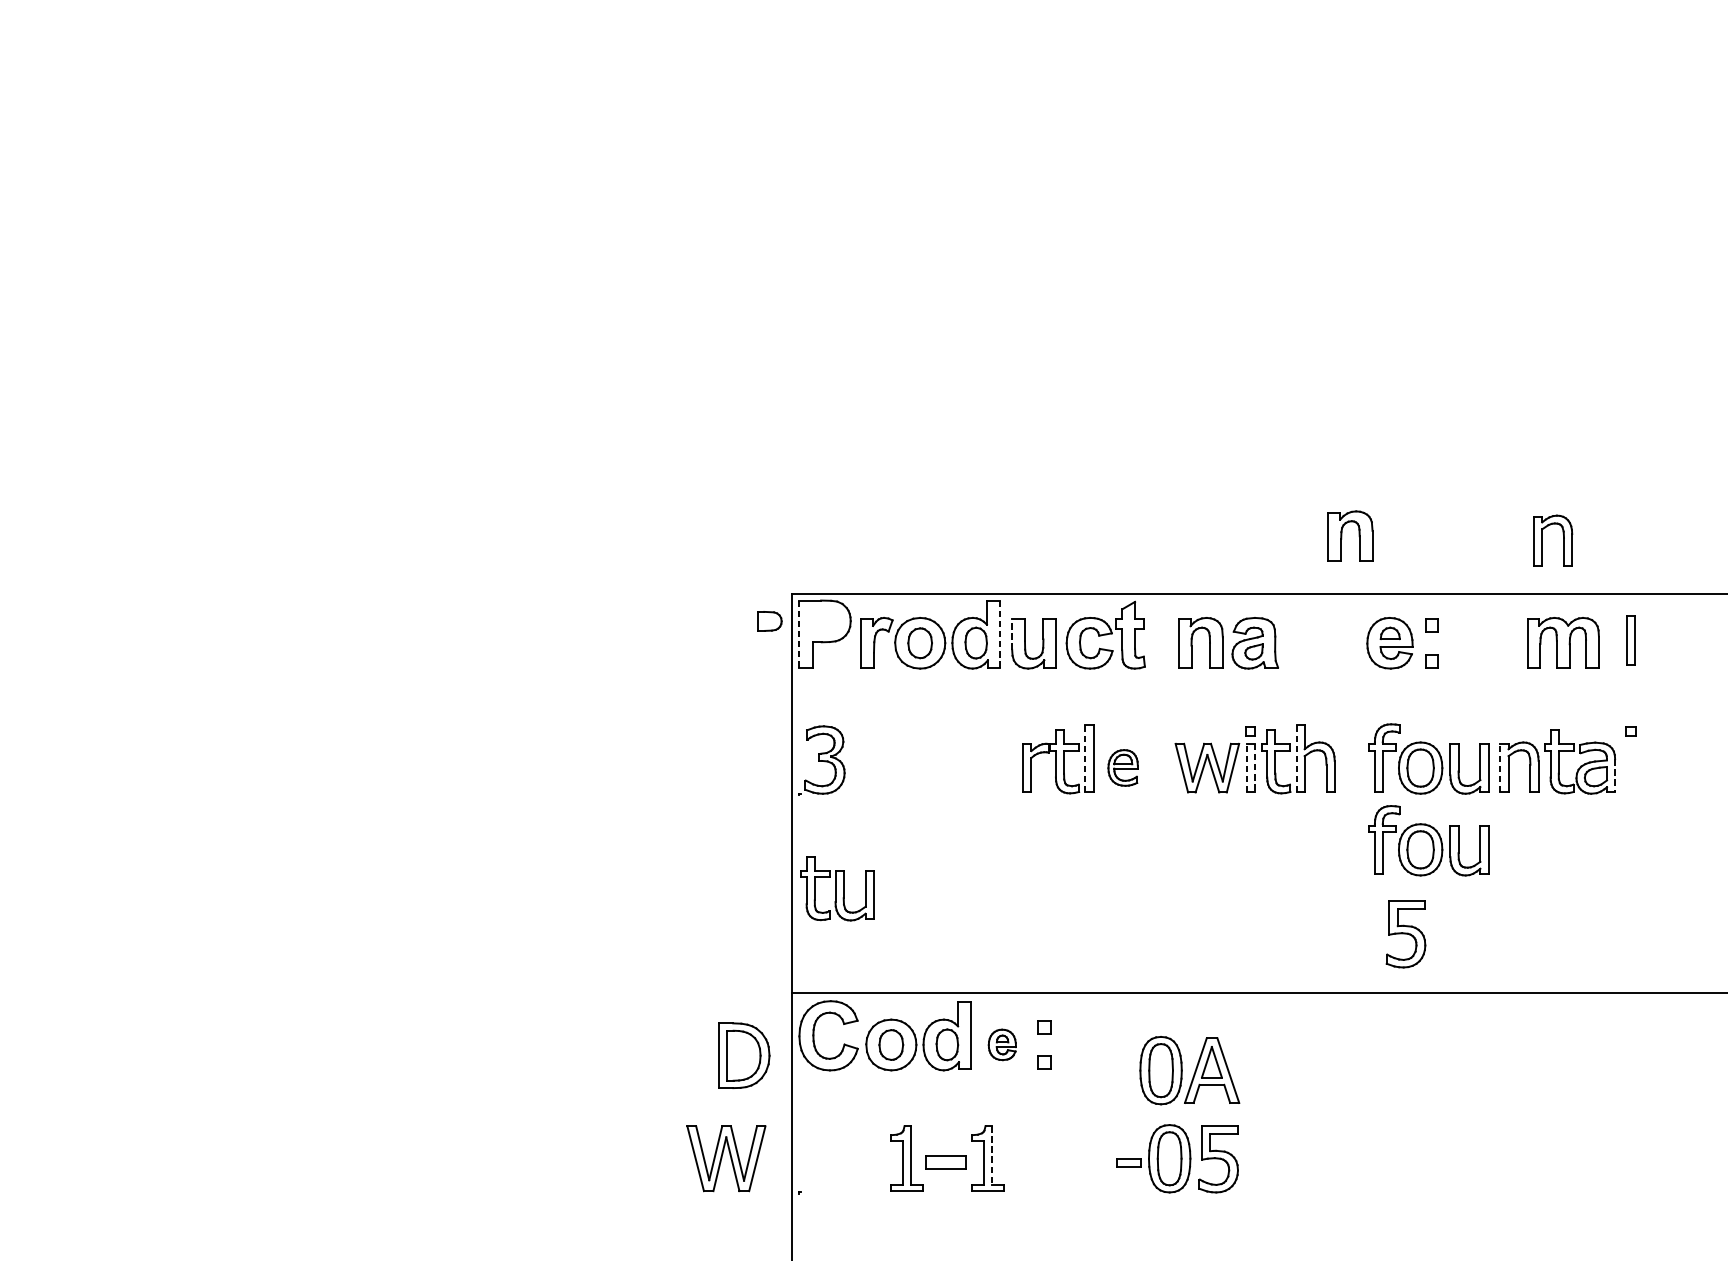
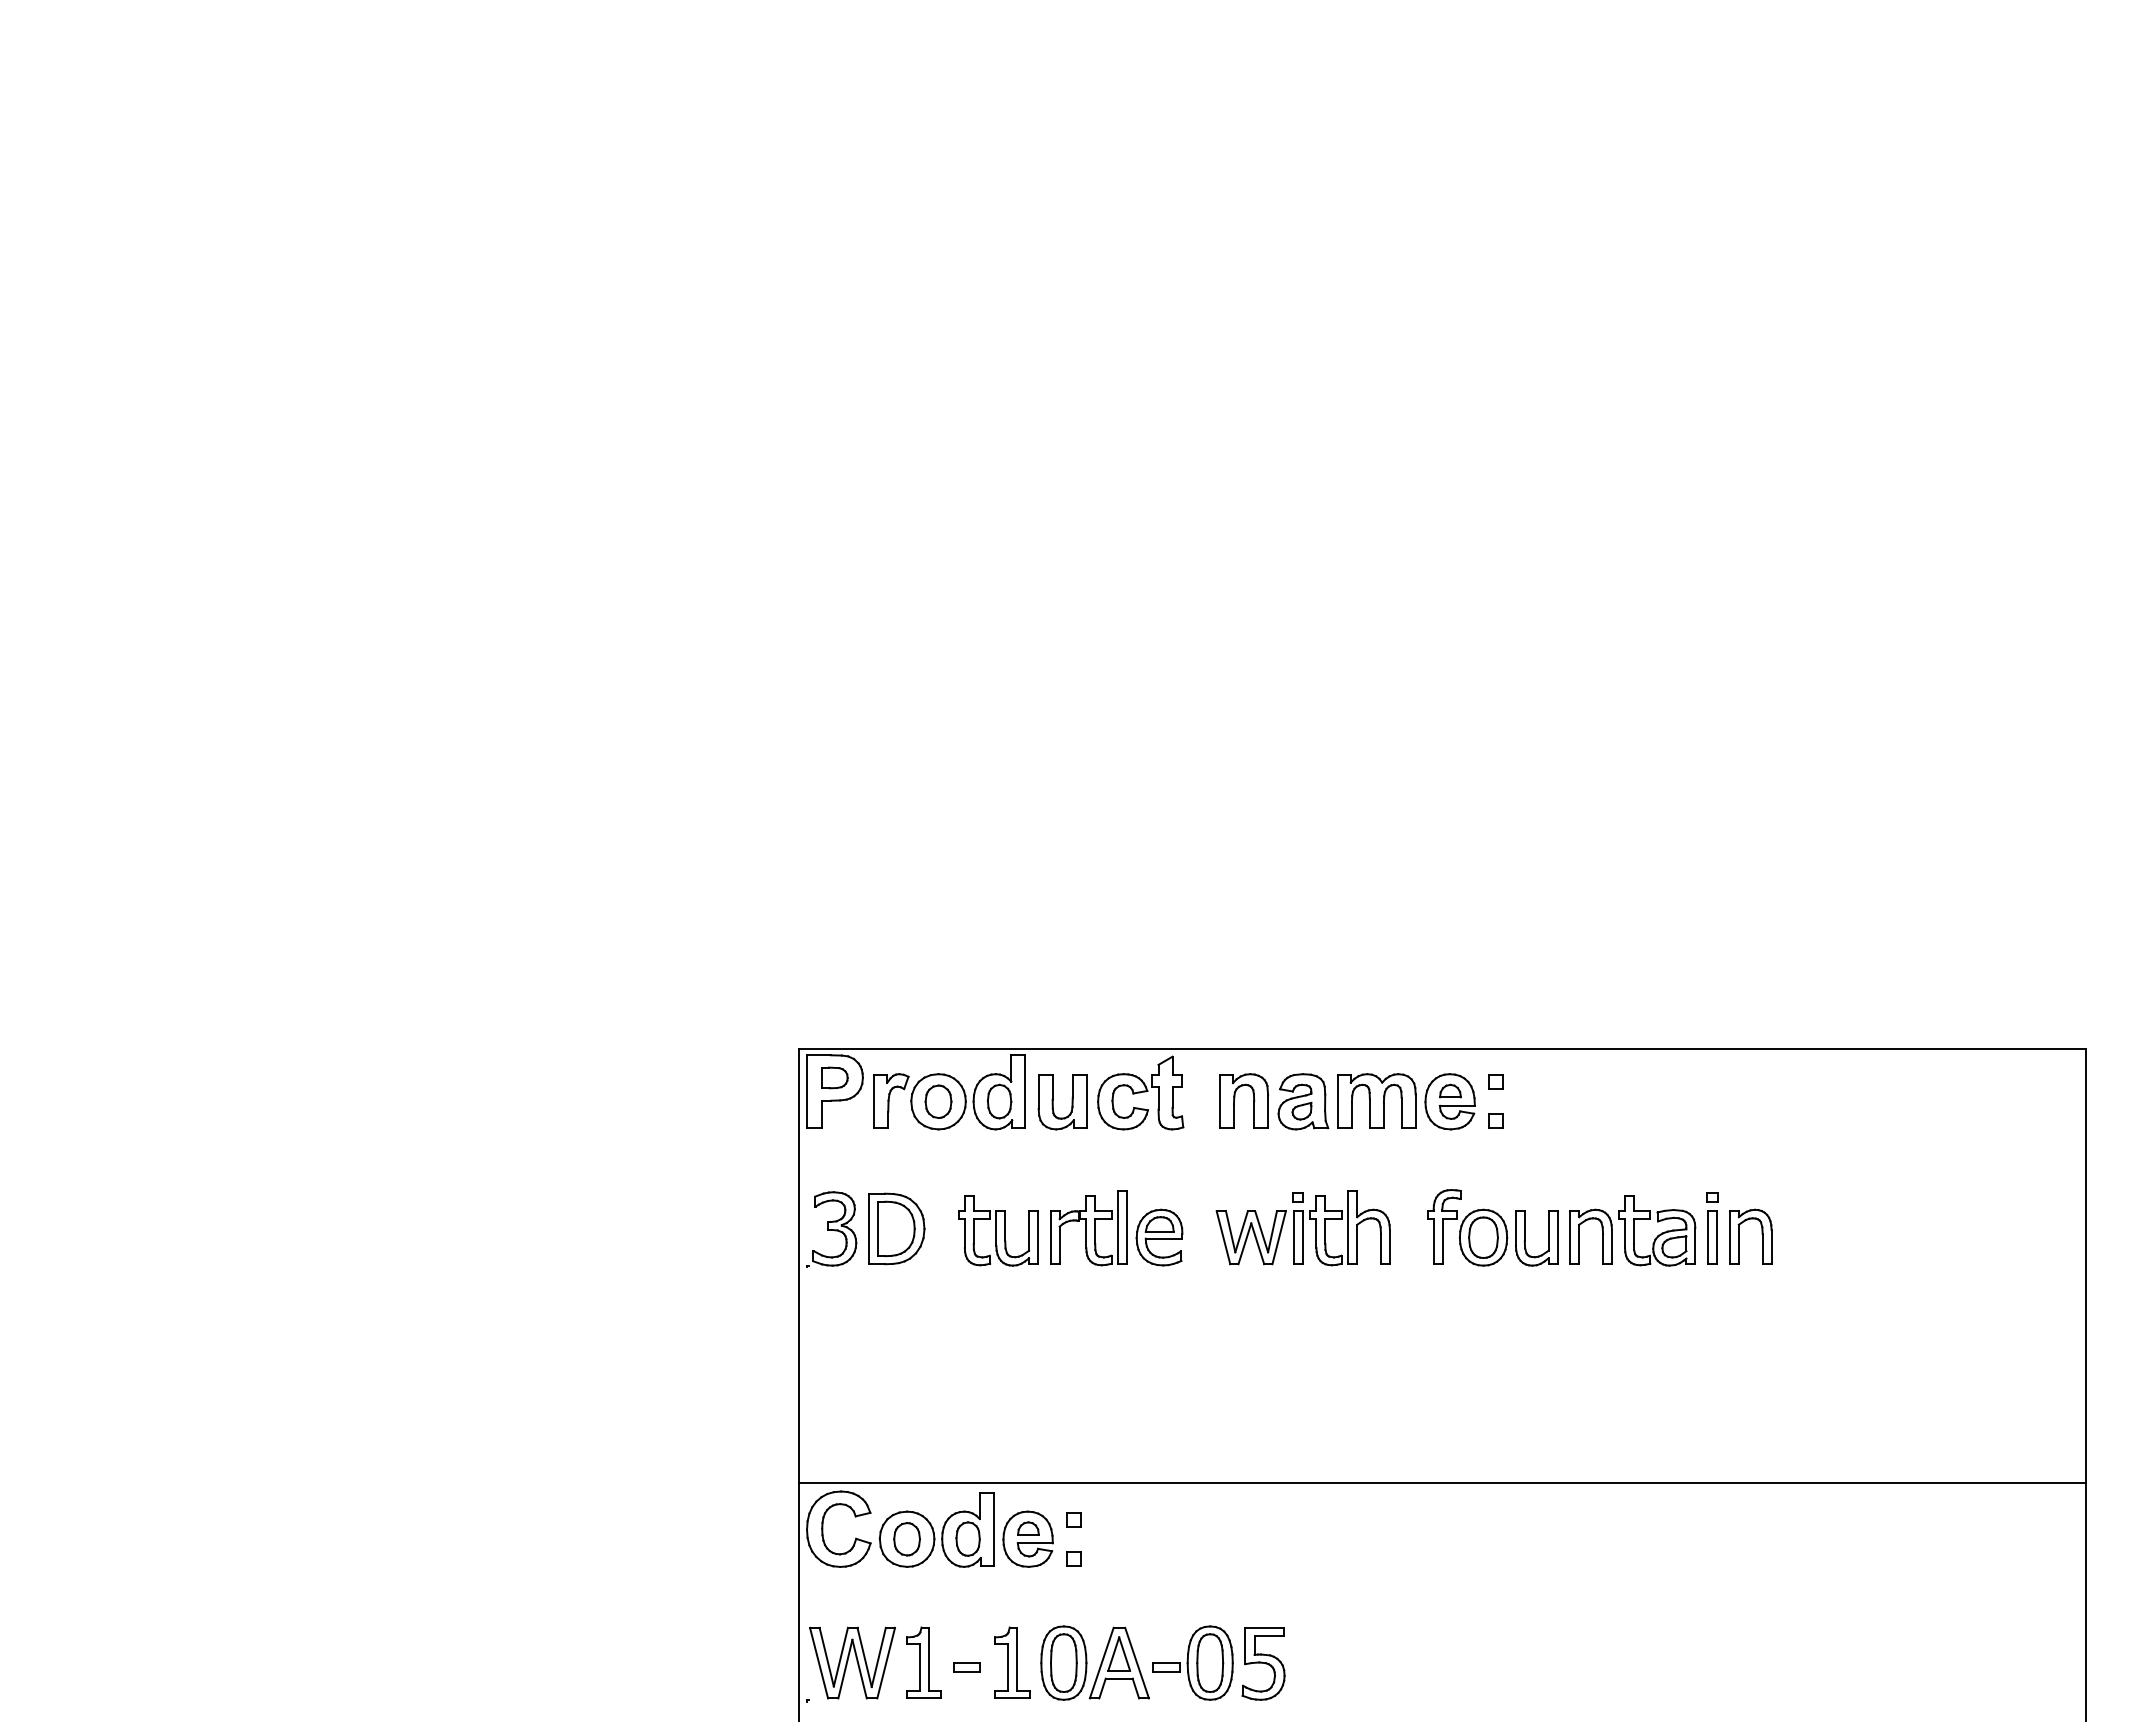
part: (1359, 535) -> (1416, 984), removed
part: (1542, 540) -> (1739, 1236), moved
part: (769, 620) -> (834, 1077), moved
line: (799, 633) -> (807, 1091), dashed -> solid
line: (1000, 634) -> (1025, 1092), dashed -> solid
line: (1011, 634) -> (1038, 1092), dashed -> solid
part: (1630, 640) -> (1712, 1237), moved
part: (1562, 642) -> (1376, 1100), moved
line: (1085, 758) -> (1118, 1227), dashed -> solid
line: (1296, 758) -> (1348, 1227), dashed -> solid
part: (1123, 767) -> (1159, 1237), size x1.43
line: (1246, 767) -> (1293, 1237), dashed -> solid
line: (1500, 767) -> (1570, 1237), dashed -> solid
line: (1254, 768) -> (1302, 1238), dashed -> solid
line: (1615, 776) -> (1695, 1246), dashed -> solid
part: (1428, 840) -> (1492, 1316), removed
part: (837, 888) -> (998, 1230), moved
part: (1405, 934) -> (1467, 1418), removed
part: (1001, 1044) -> (1027, 1538), size x1.67
part: (743, 1055) -> (896, 1228), moved
part: (1194, 1070) -> (1100, 1663), moved
line: (992, 1155) -> (1017, 1659), dashed -> solid
part: (726, 1158) -> (852, 1662), moved
part: (945, 1162) -> (966, 1667), size x0.62

